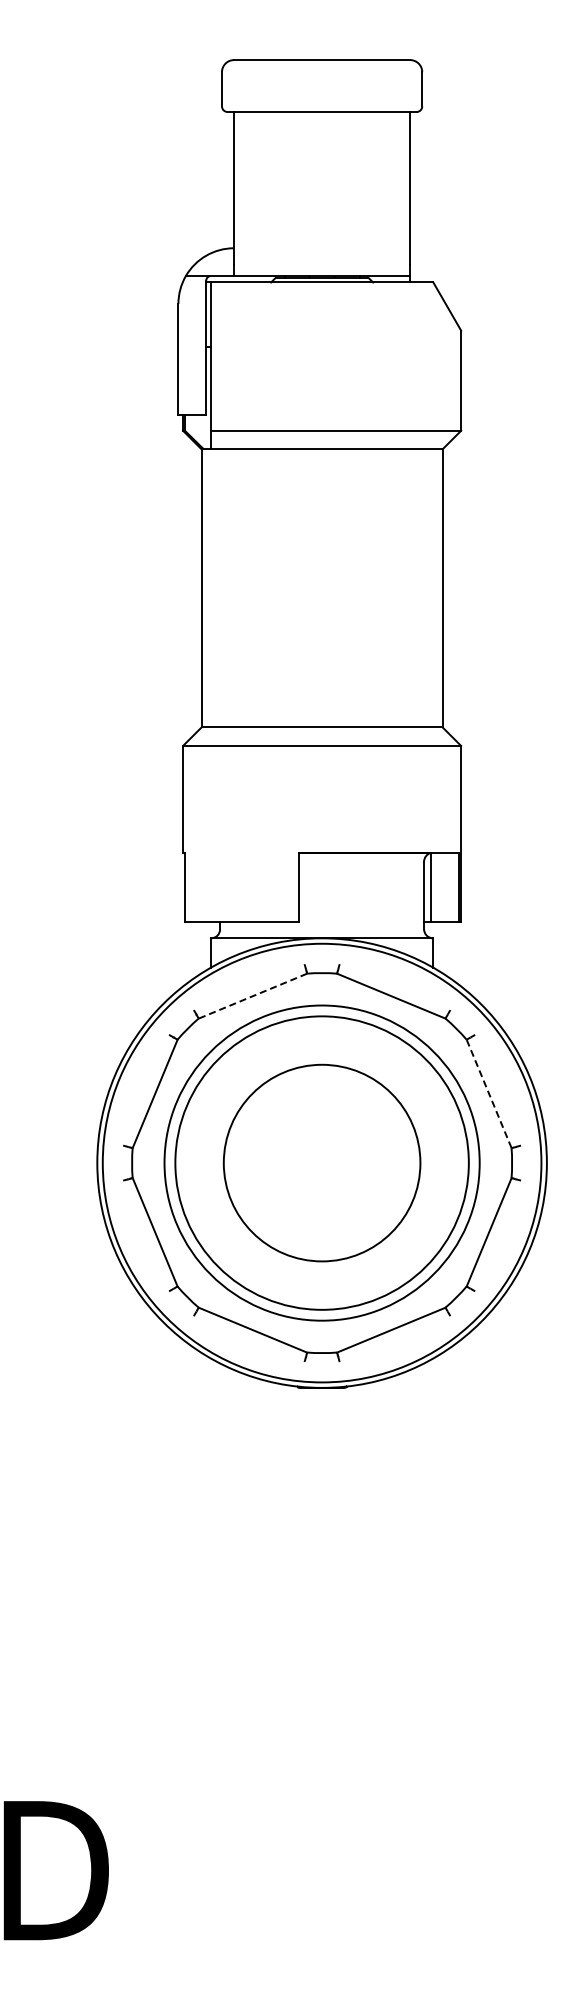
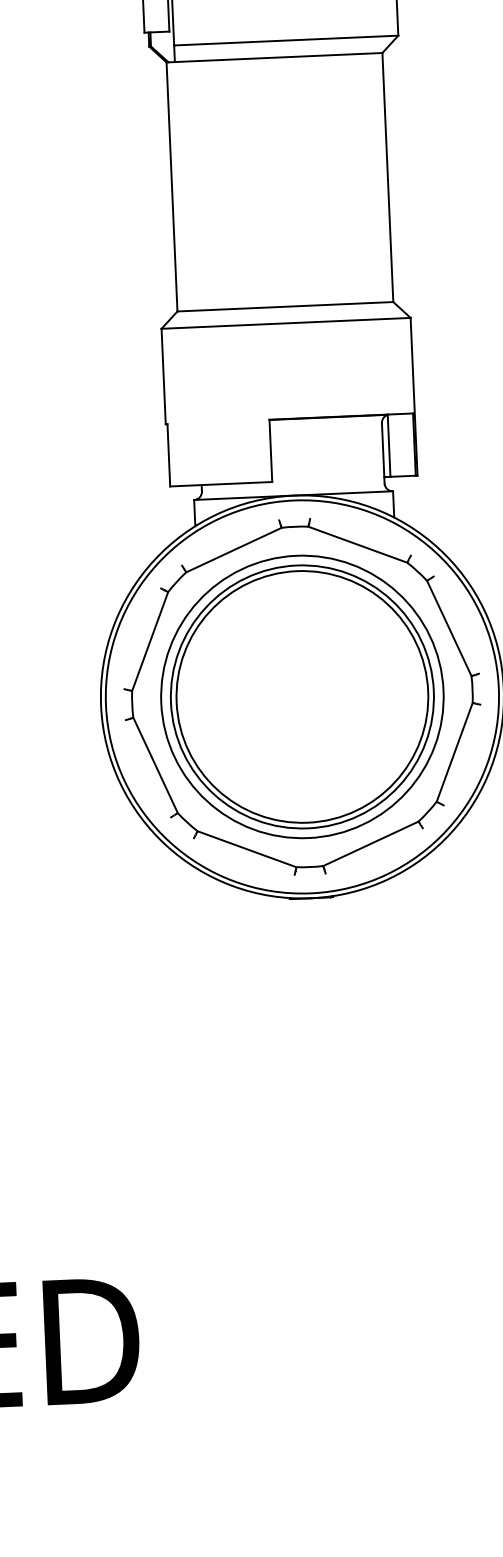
line: (252, 996) -> (233, 550), dashed -> solid
line: (489, 1093) -> (449, 628), dashed -> solid
circle: (321, 1162) -> (301, 696), size x1.43

